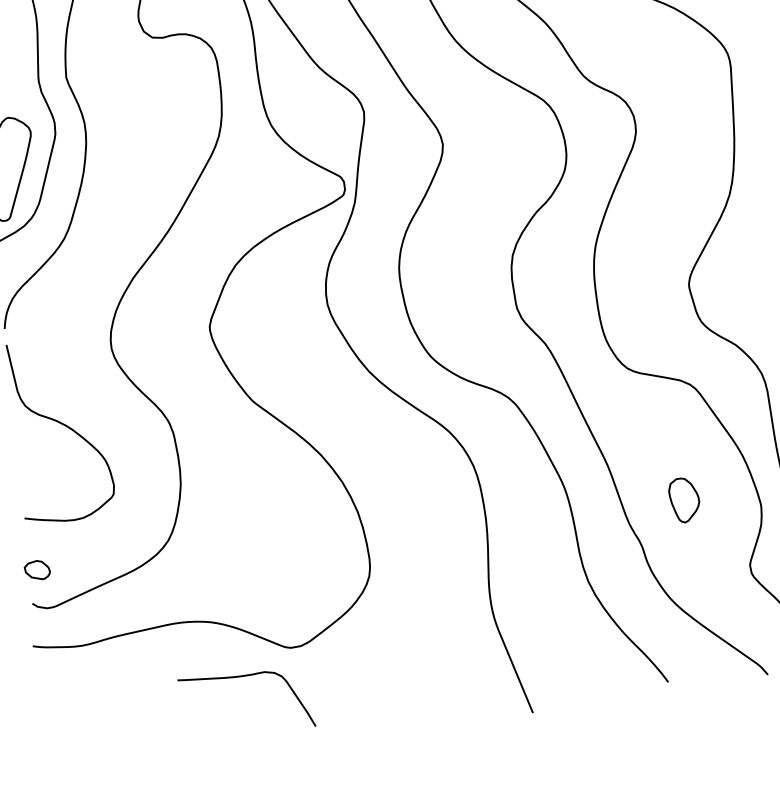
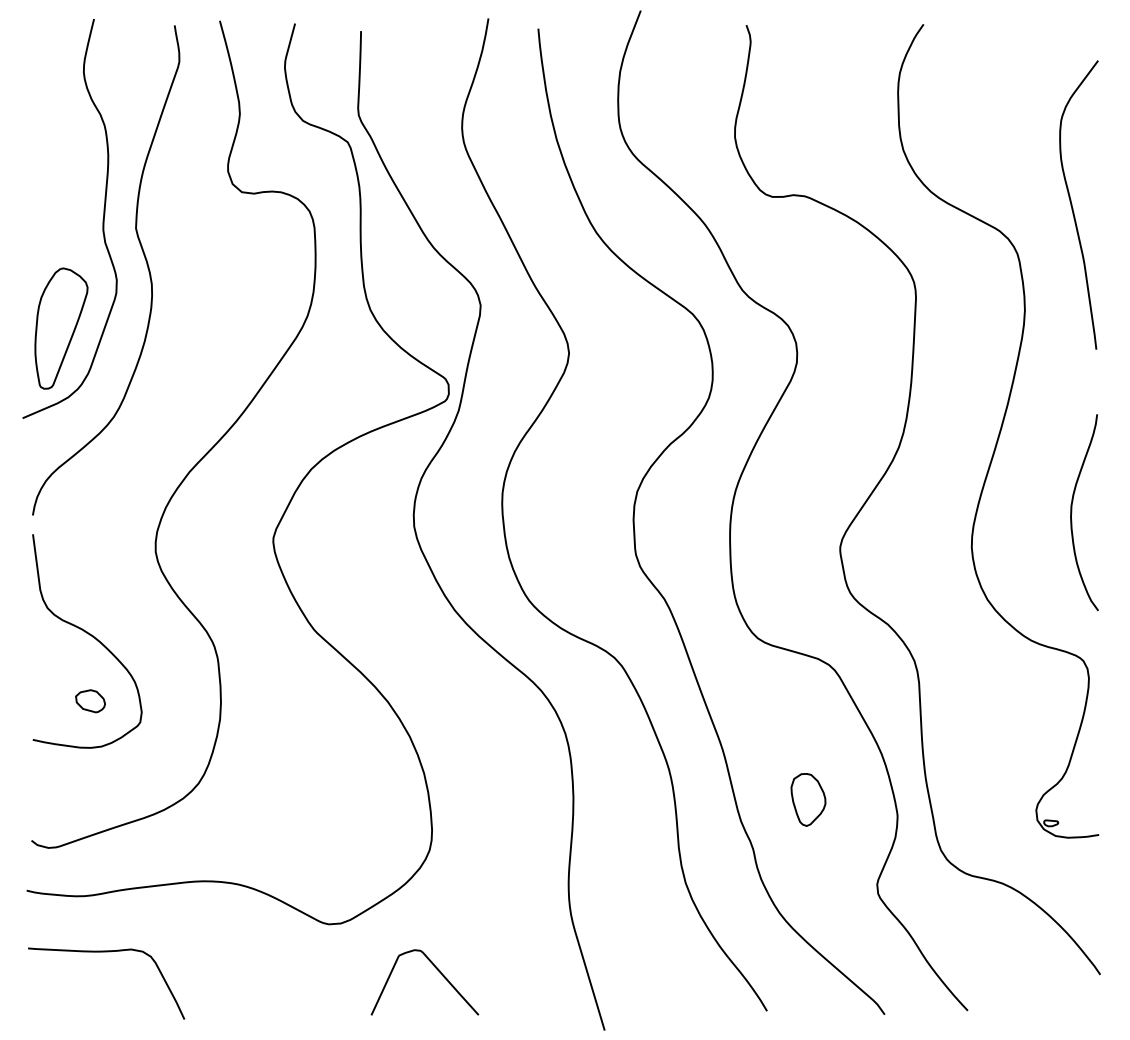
part: (37, 570) -> (90, 701), moved
curve: (244, 676) -> (106, 952), moved
curve: (385, 676) -> (436, 969), added

